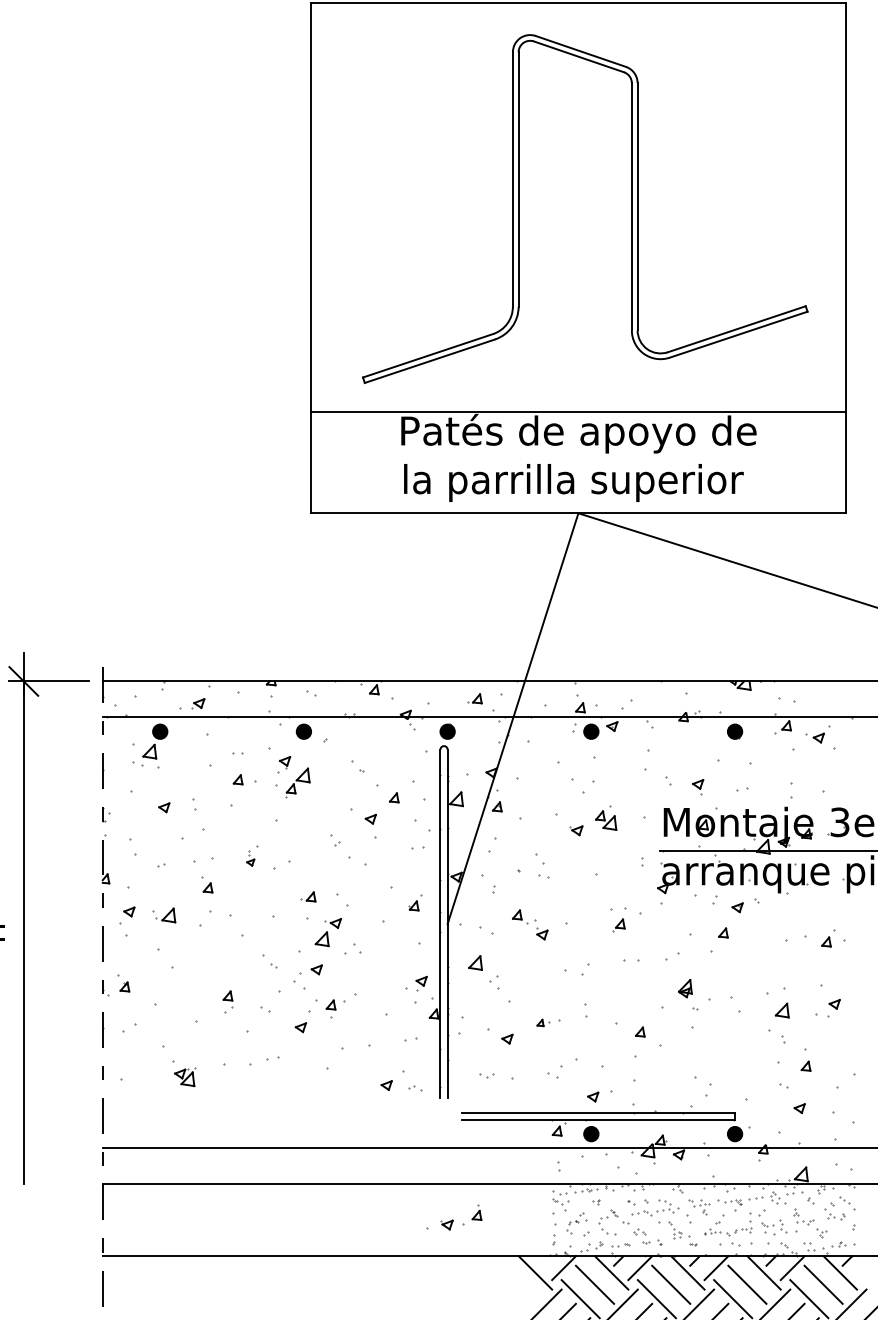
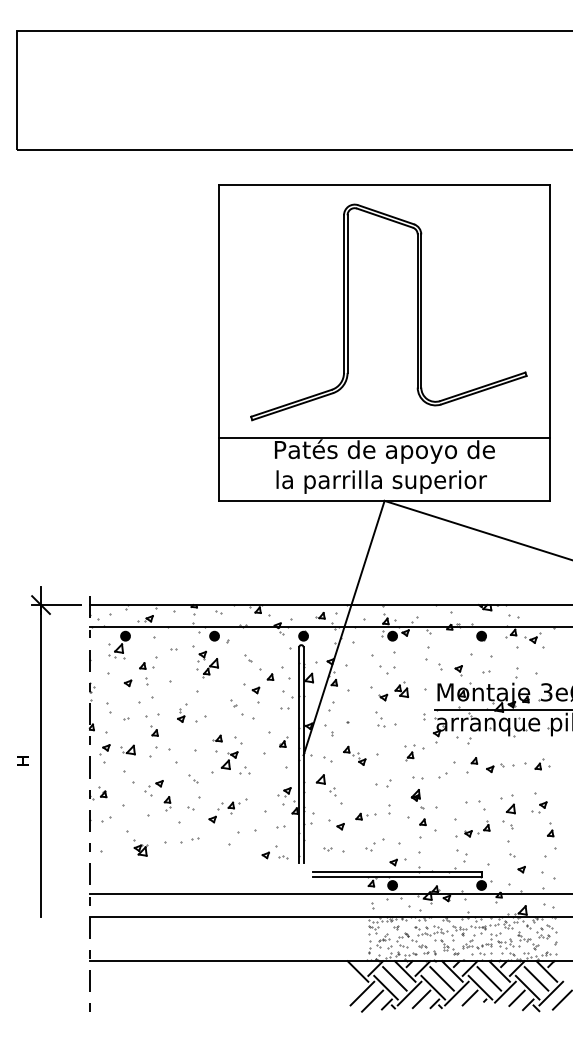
part: (244, 778) -> (146, 665), moved
part: (252, 854) -> (182, 712), size x1.43
part: (542, 866) -> (380, 719), moved
part: (746, 904) -> (495, 767), moved
part: (307, 977) -> (153, 788), moved
part: (688, 995) -> (417, 799), moved
part: (547, 1022) -> (365, 816), size x1.43
part: (805, 1059) -> (550, 829), moved
part: (453, 1216) -> (472, 828), moved

